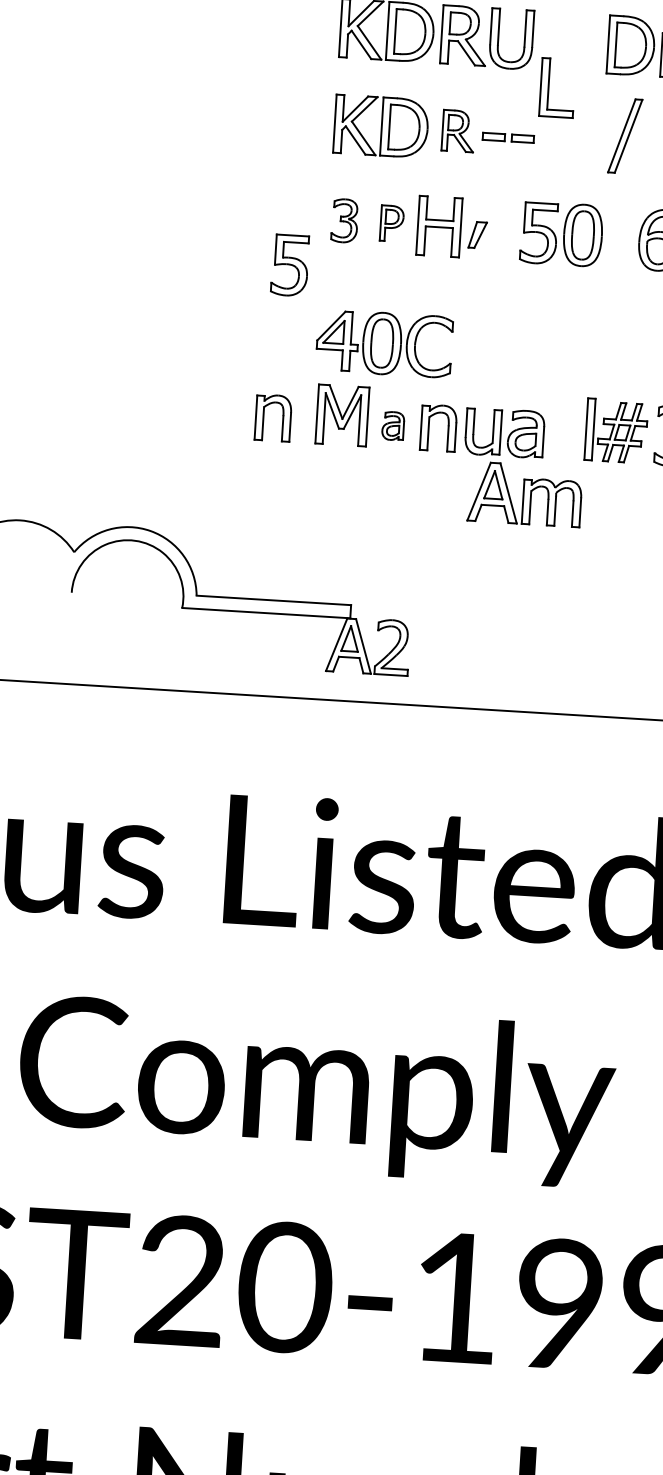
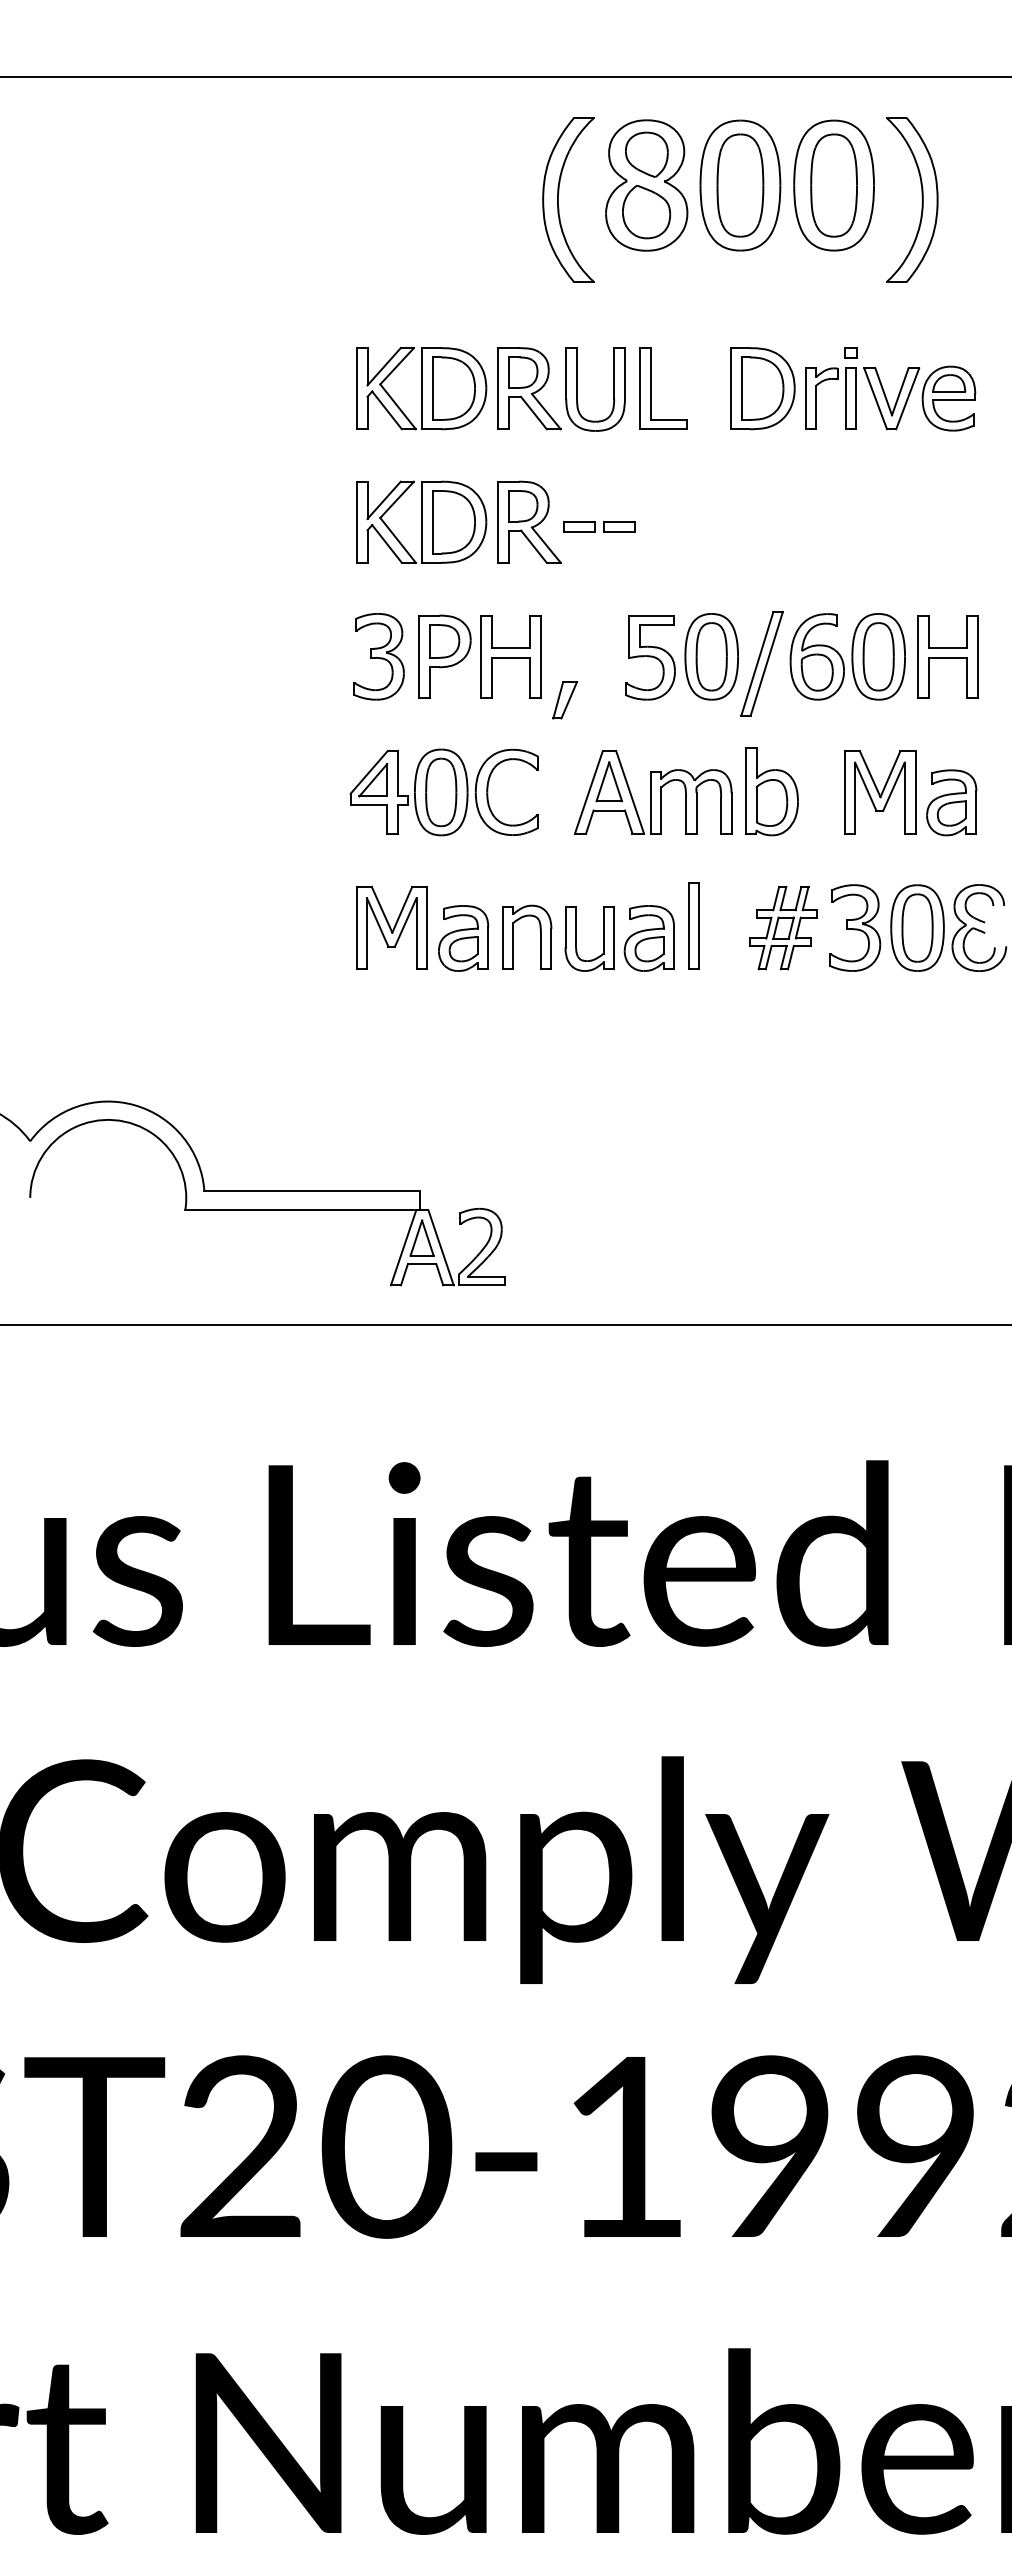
part: (548, 87) -> (651, 388), moved
part: (458, 130) -> (529, 521), size x1.43
part: (624, 135) -> (761, 663), moved
part: (344, 220) -> (378, 656), size x1.43
part: (391, 223) -> (444, 656), size x1.67
part: (477, 235) -> (564, 700), moved
part: (290, 265) -> (306, 723), removed
part: (619, 334) -> (771, 791), added
part: (383, 343) -> (443, 792), moved
part: (282, 417) -> (309, 936), removed
part: (393, 426) -> (463, 938), size x1.67
part: (589, 428) -> (693, 925), moved
part: (525, 494) -> (653, 792), moved

